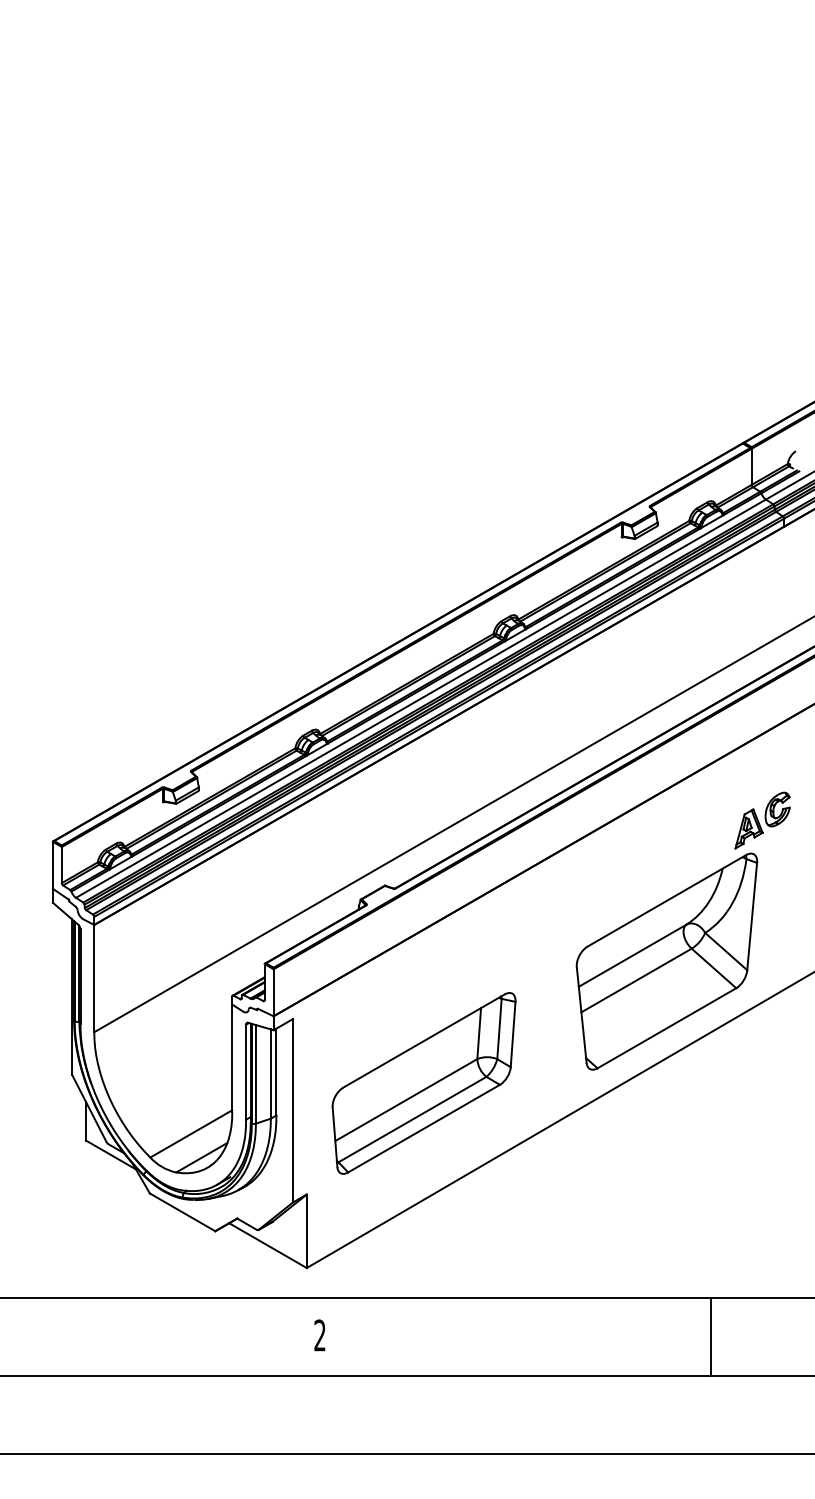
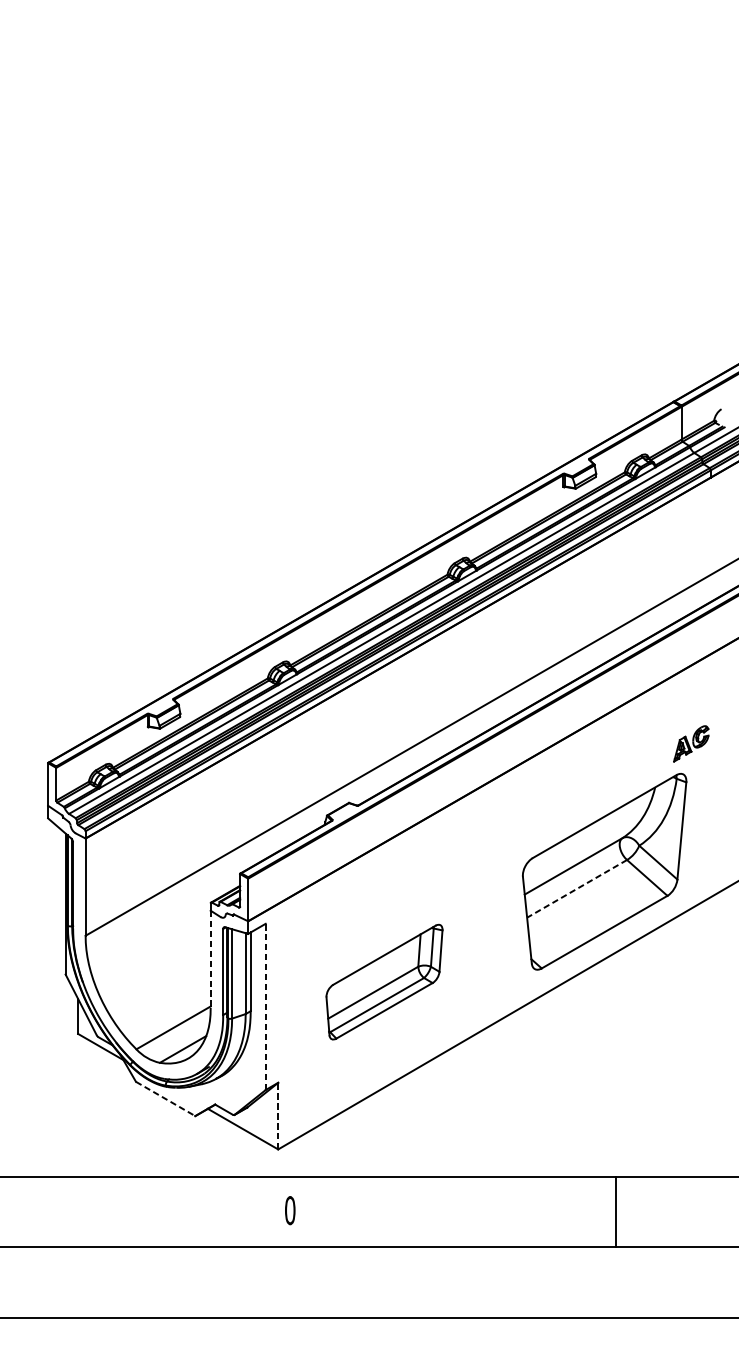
part: (762, 820) -> (691, 743), size x0.7
line: (636, 980) -> (577, 888), solid -> dashed
line: (232, 1058) -> (210, 959), solid -> dashed
part: (423, 1083) -> (384, 982), size x0.7
line: (293, 1110) -> (266, 1006), solid -> dashed
line: (182, 1212) -> (165, 1099), solid -> dashed
line: (306, 1231) -> (277, 1116), solid -> dashed
text: (319, 1335) -> (289, 1210), 2 -> 0
line: (711, 1336) -> (616, 1211), moved

